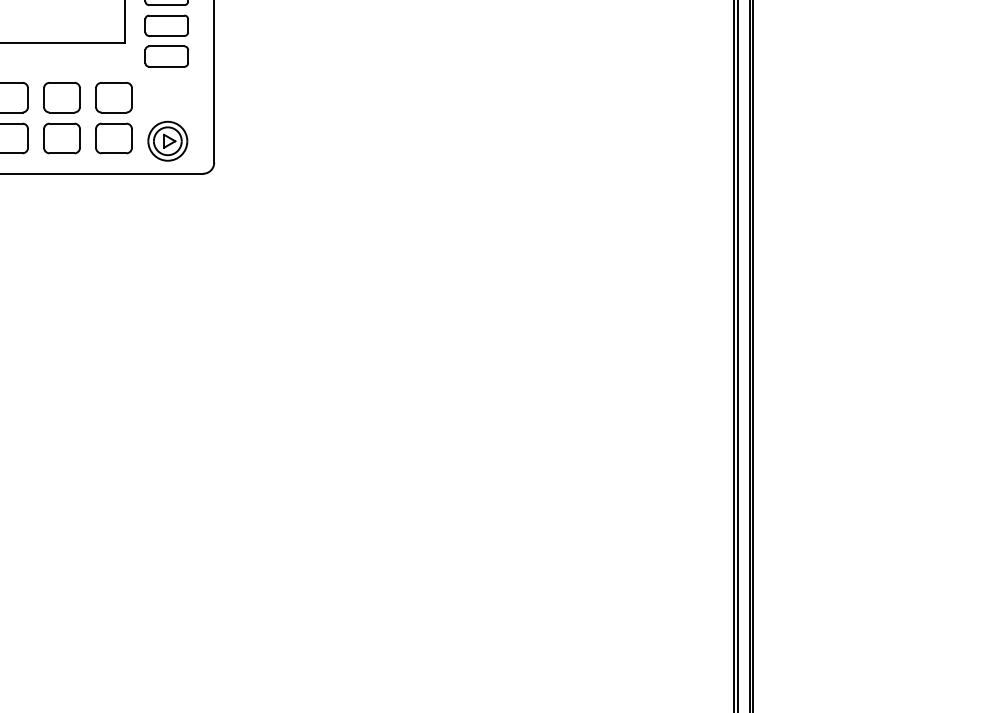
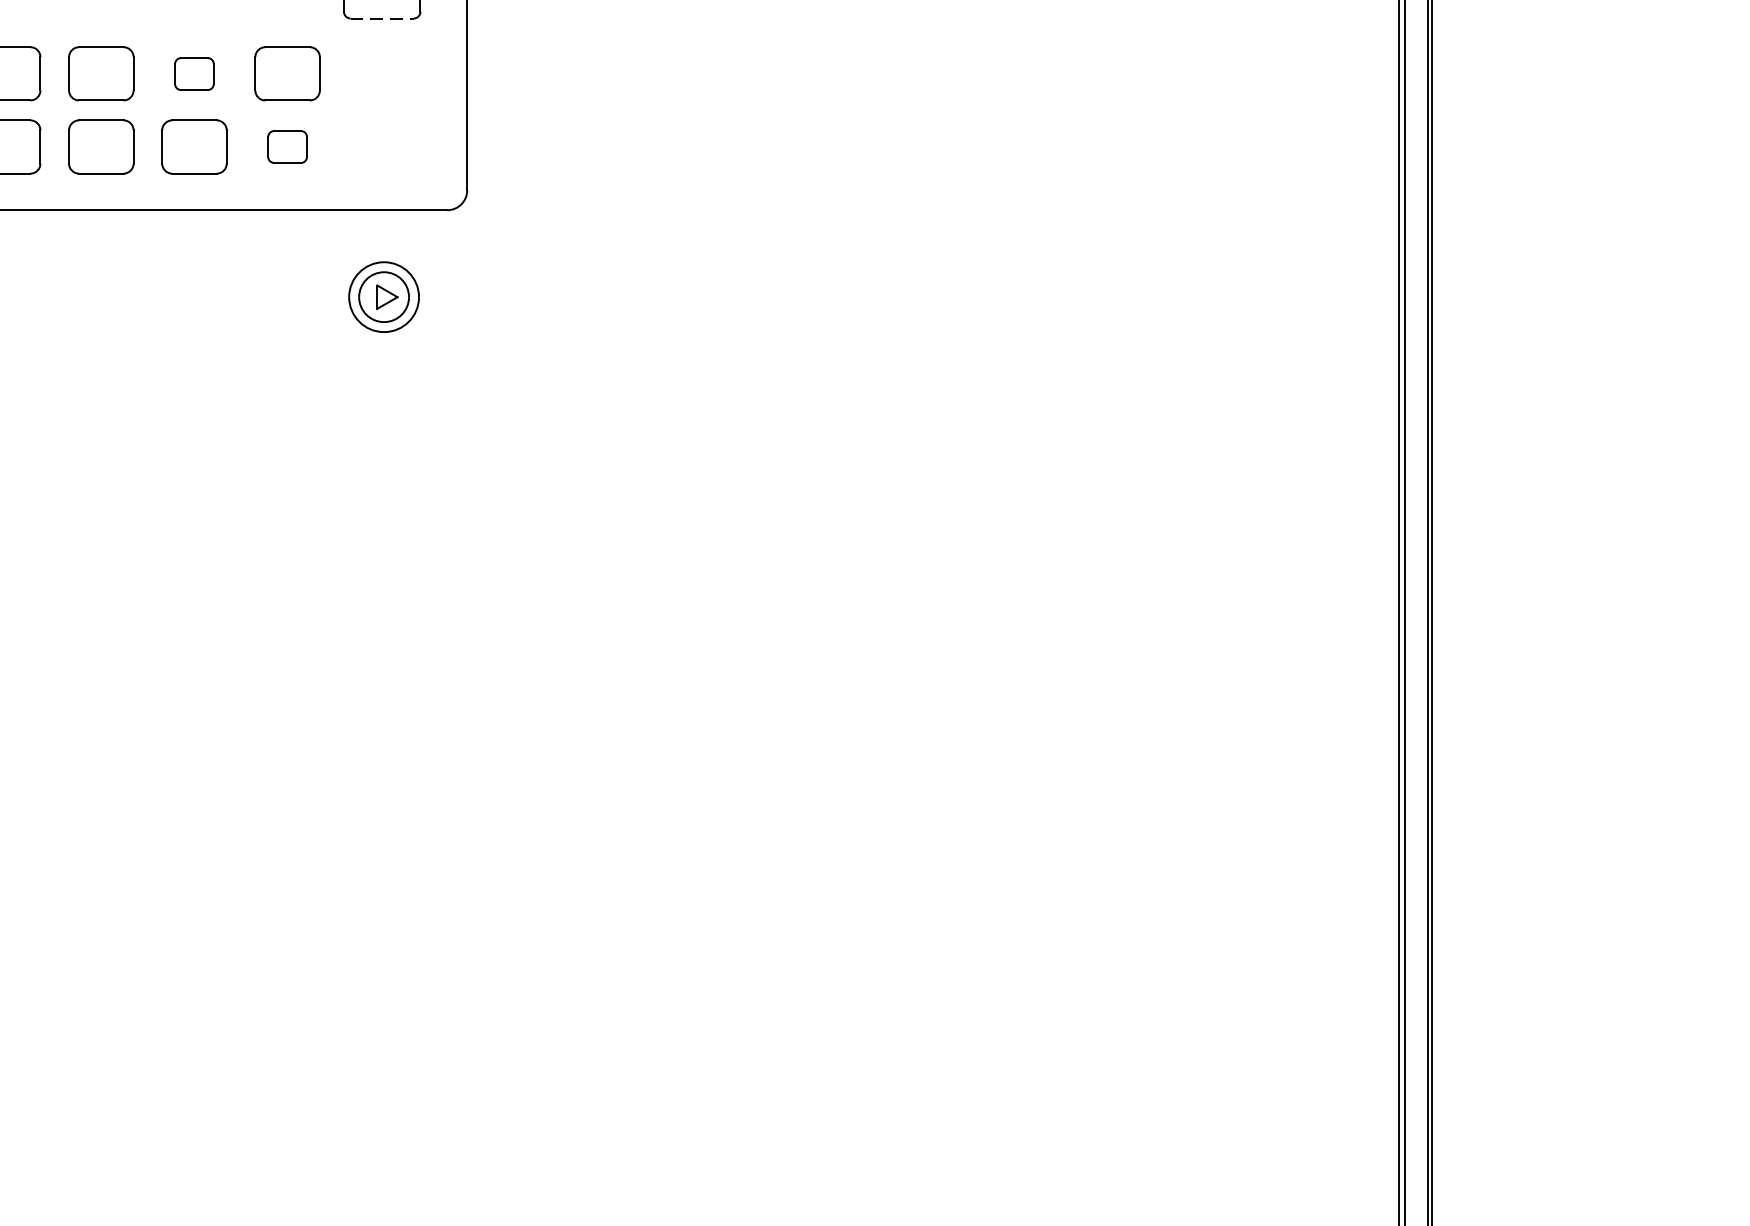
line: (166, 66) -> (381, 17), solid -> dashed
part: (61, 97) -> (193, 73), size x0.6
part: (113, 138) -> (286, 147), size x0.6
part: (167, 140) -> (383, 295), moved

